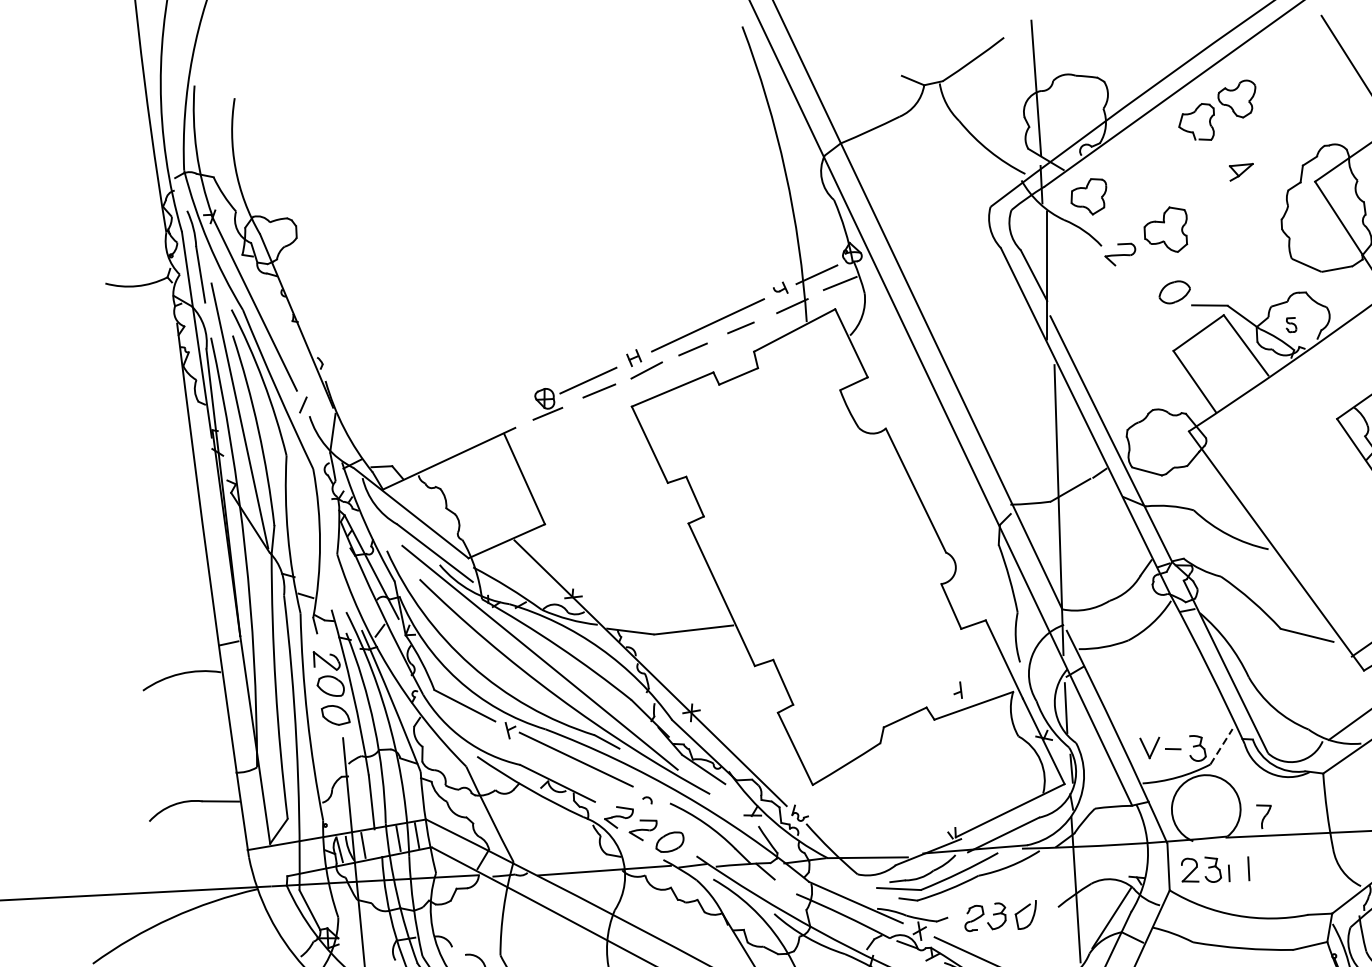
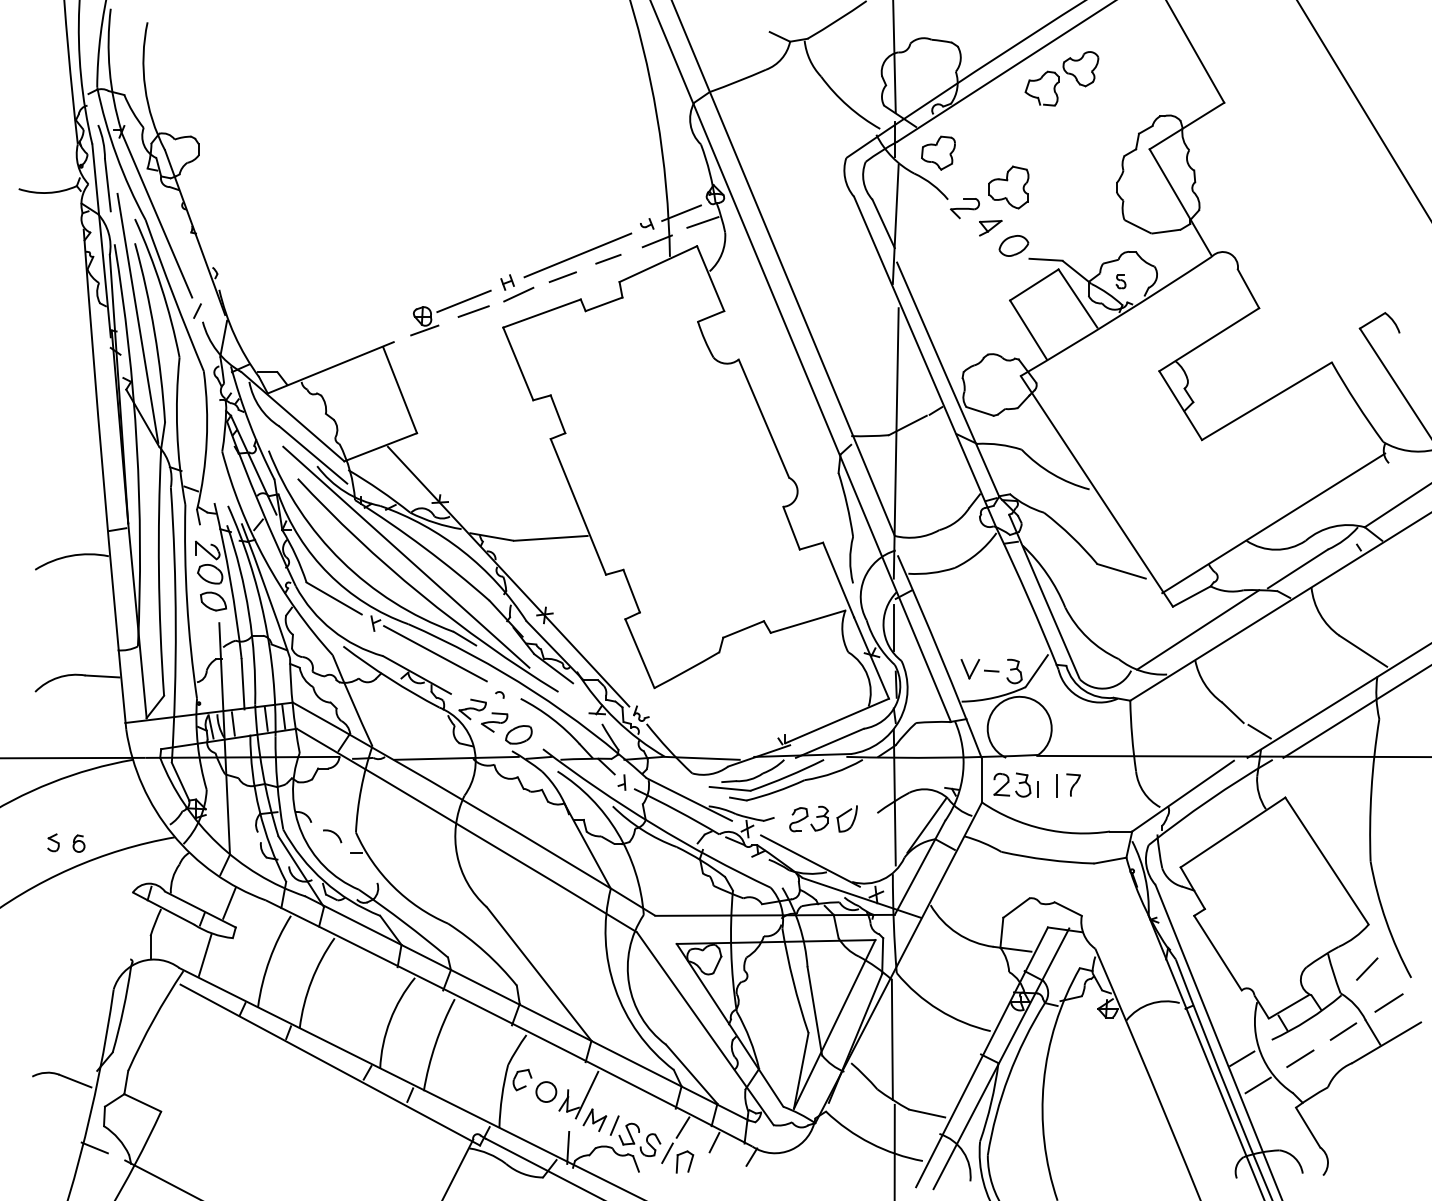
part: (1241, 171) -> (990, 227), moved
part: (957, 690) -> (621, 782), moved
line: (1222, 746) -> (1037, 670), dashed -> solid
part: (1264, 815) -> (1073, 784), moved

